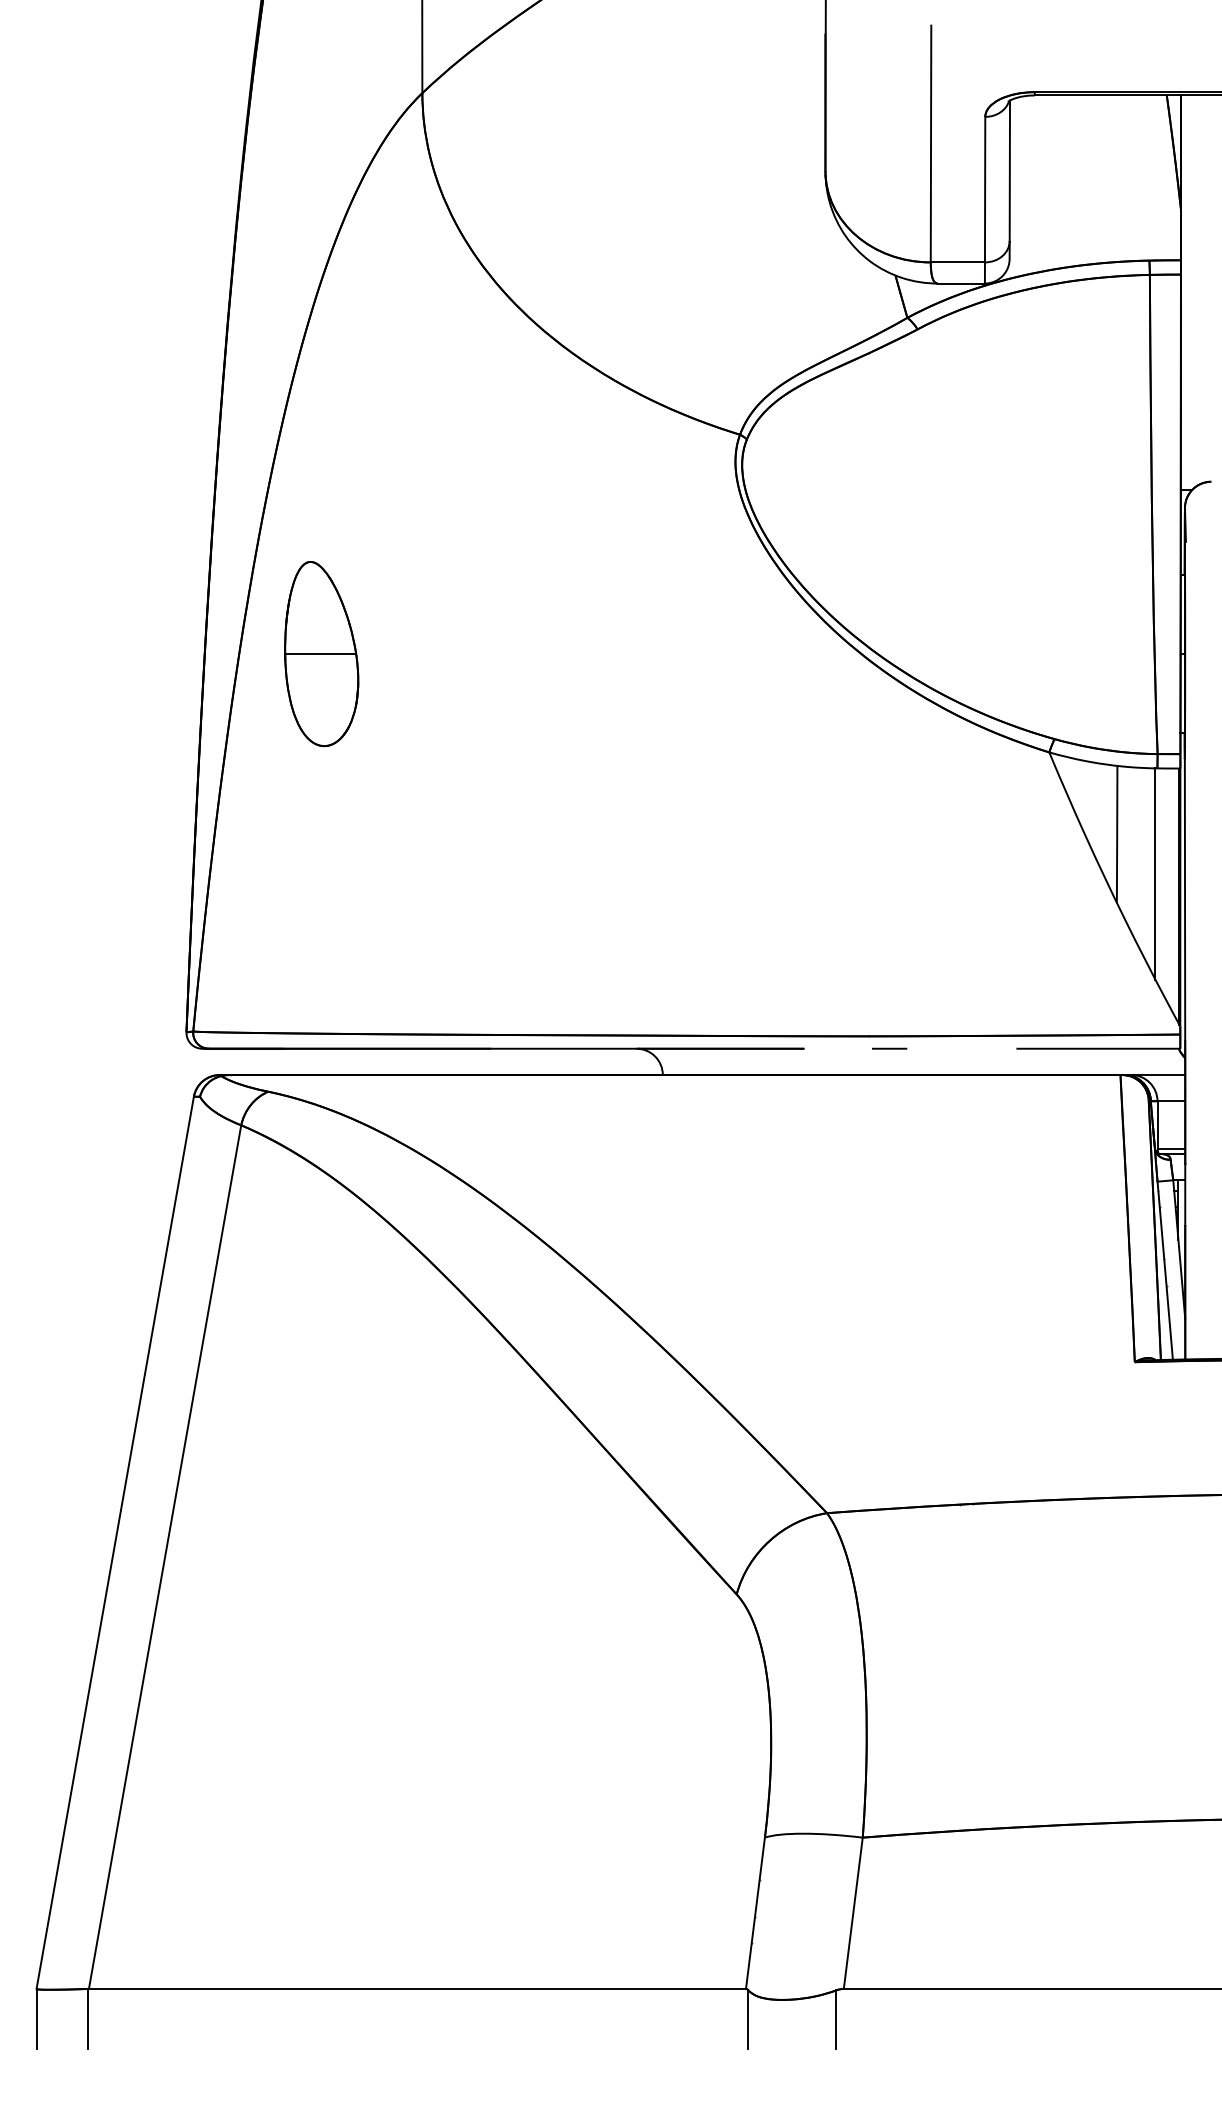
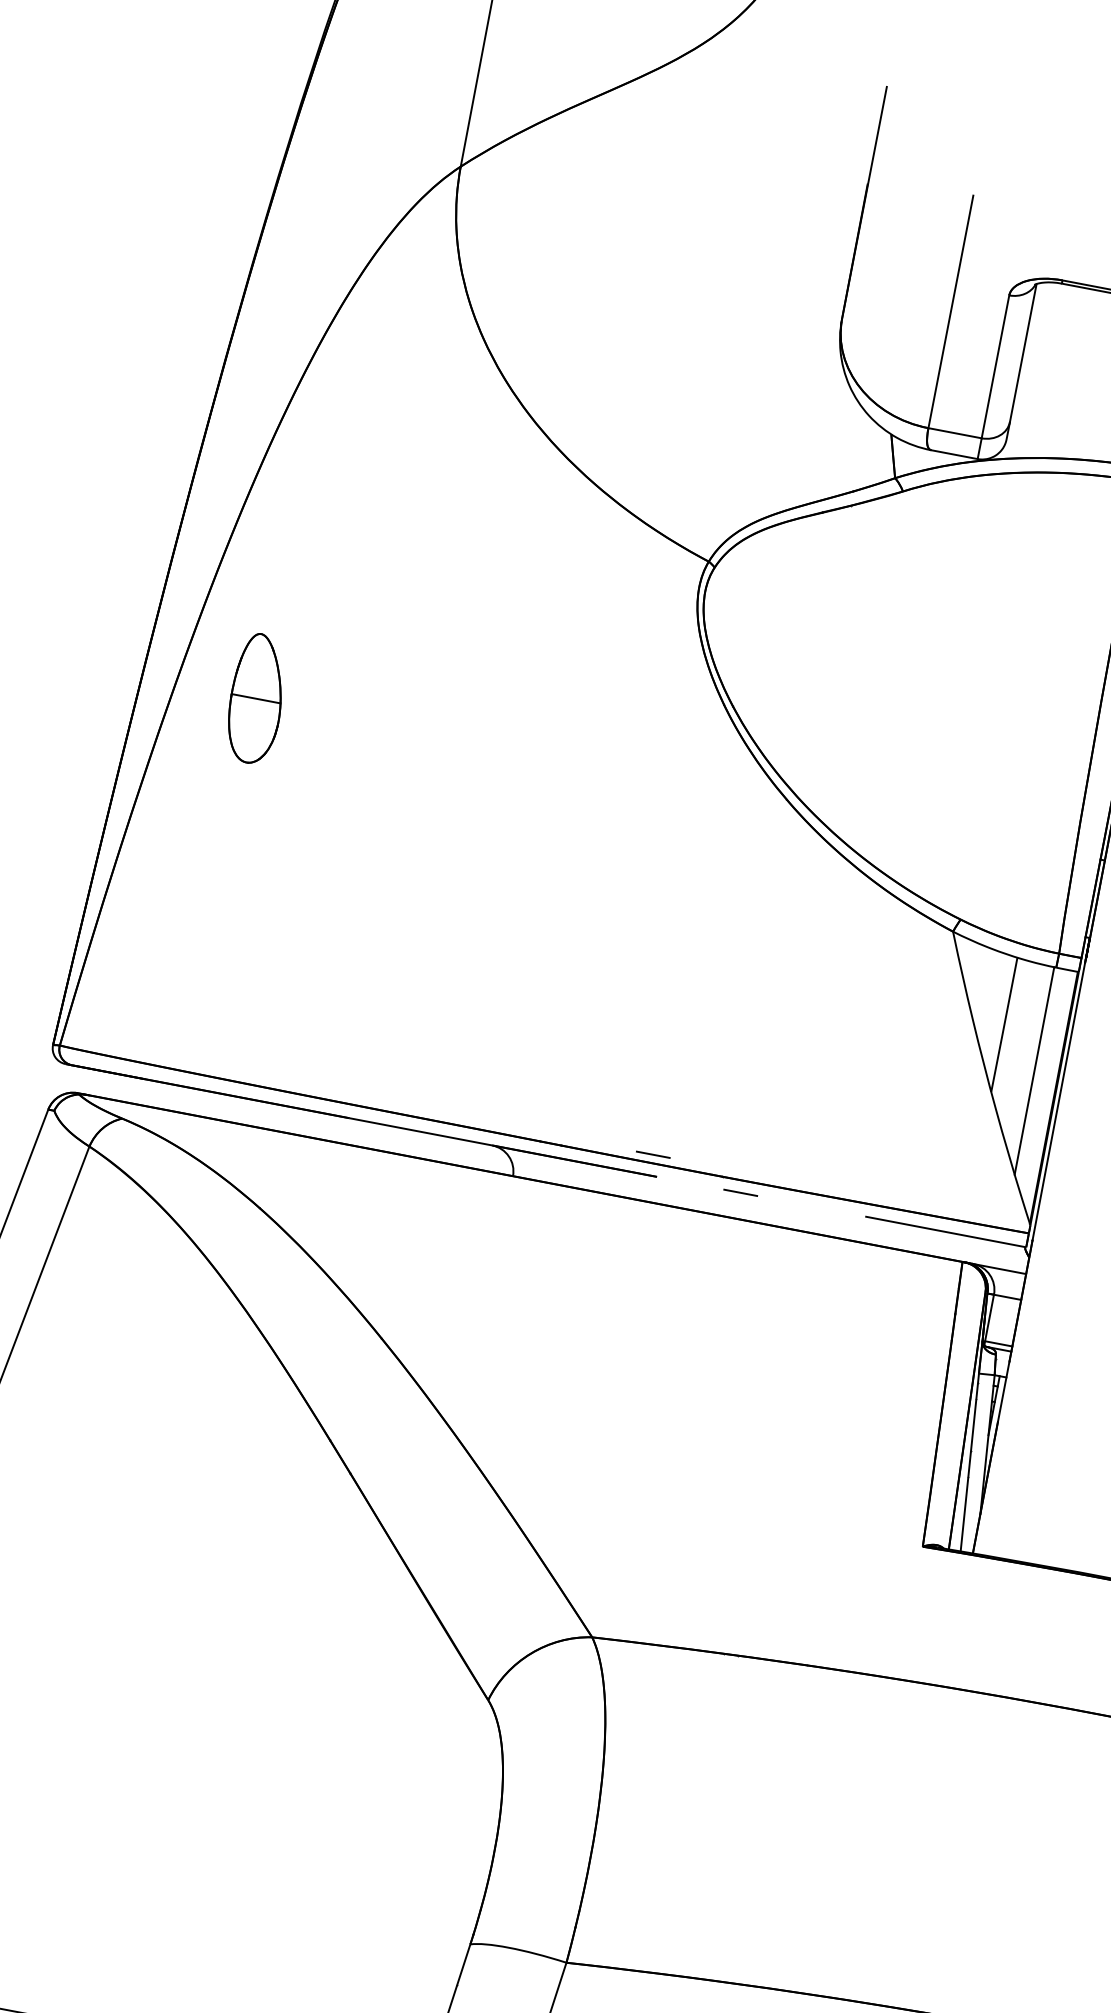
part: (321, 654) -> (256, 699), size x0.7
line: (796, 1027) -> (653, 1154), added

